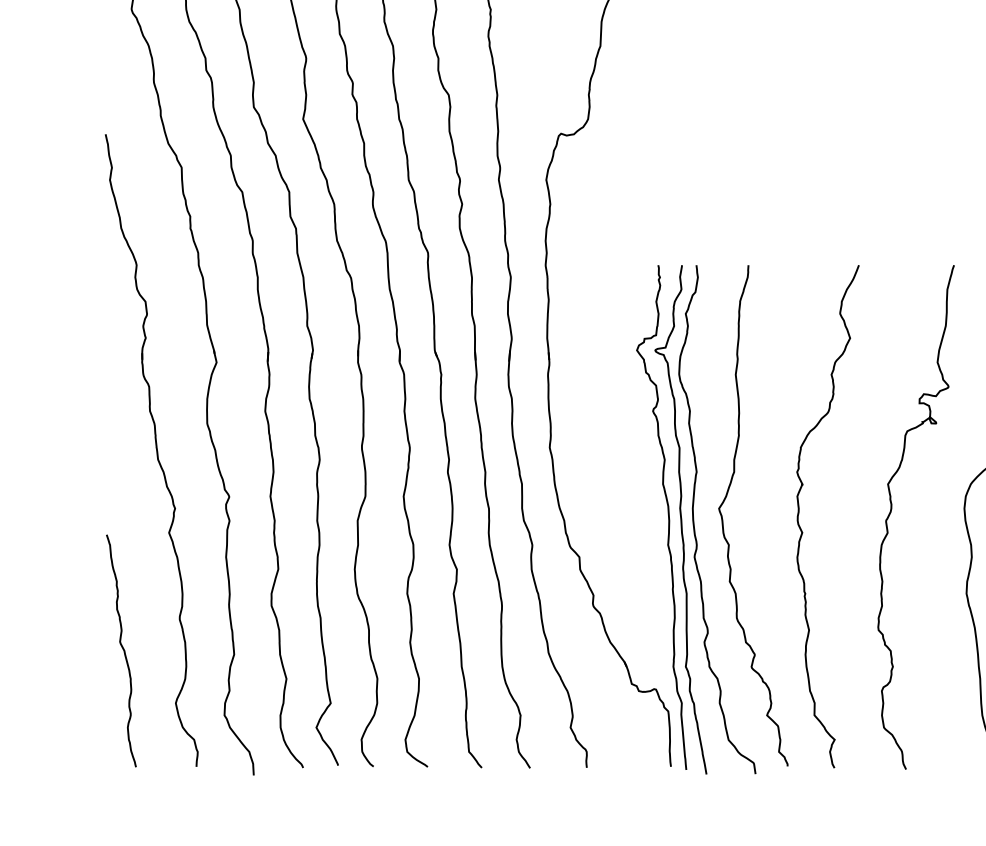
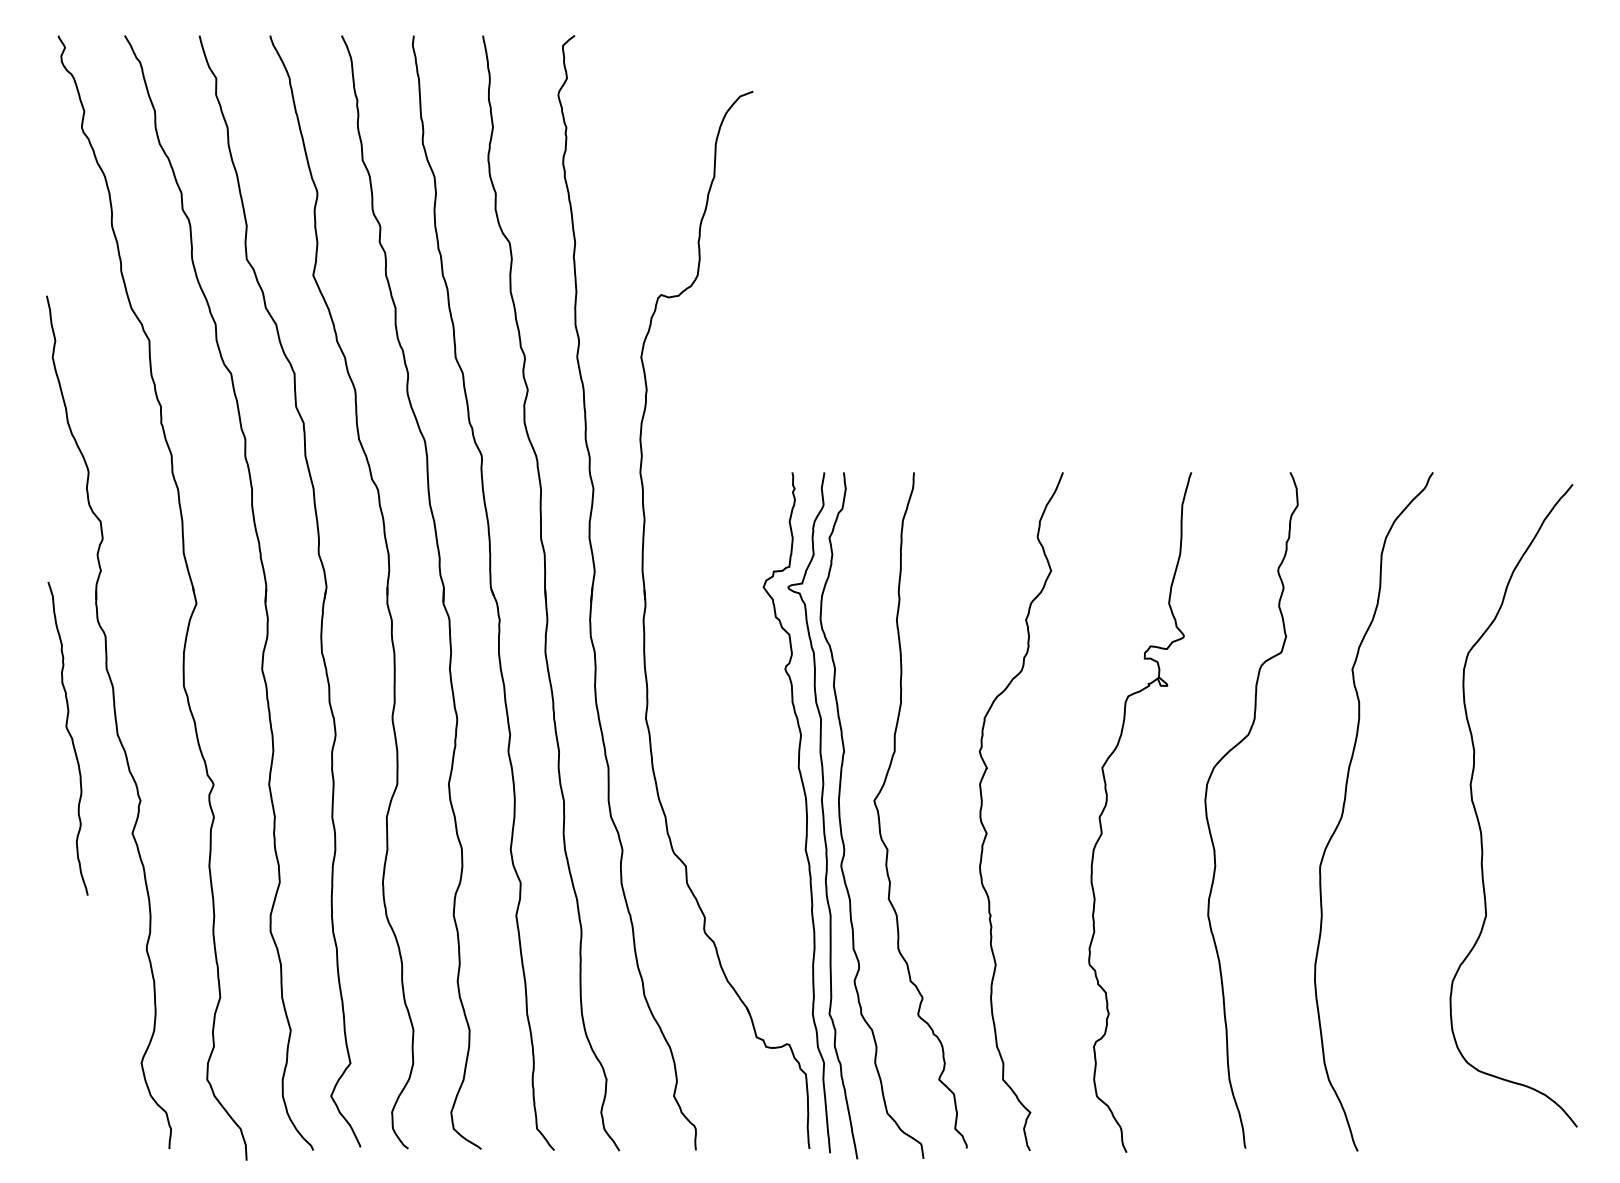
curve: (123, 650) -> (70, 737), moved

